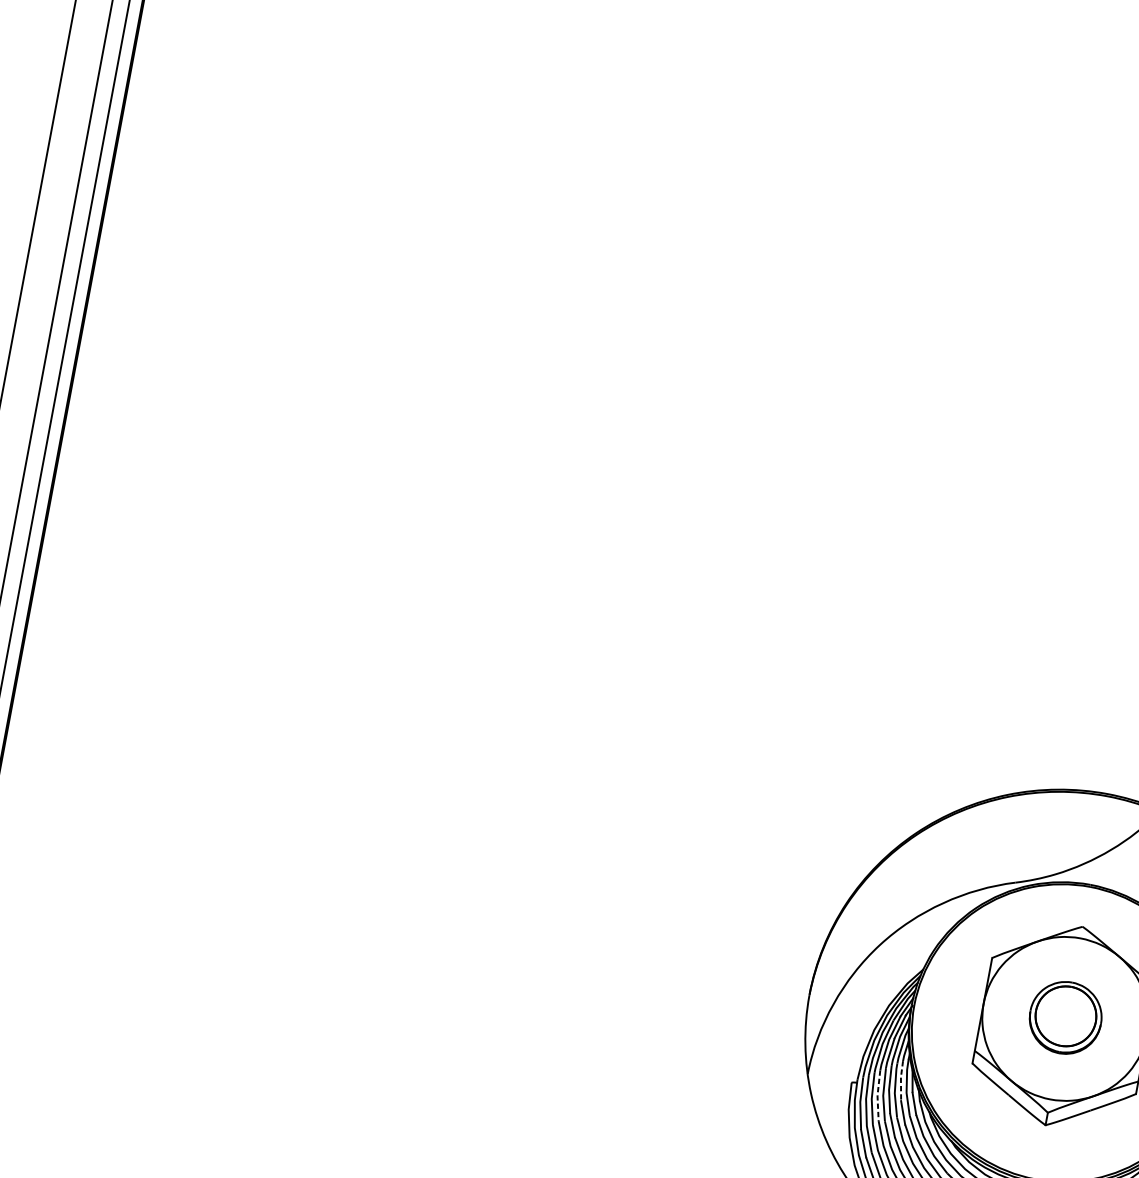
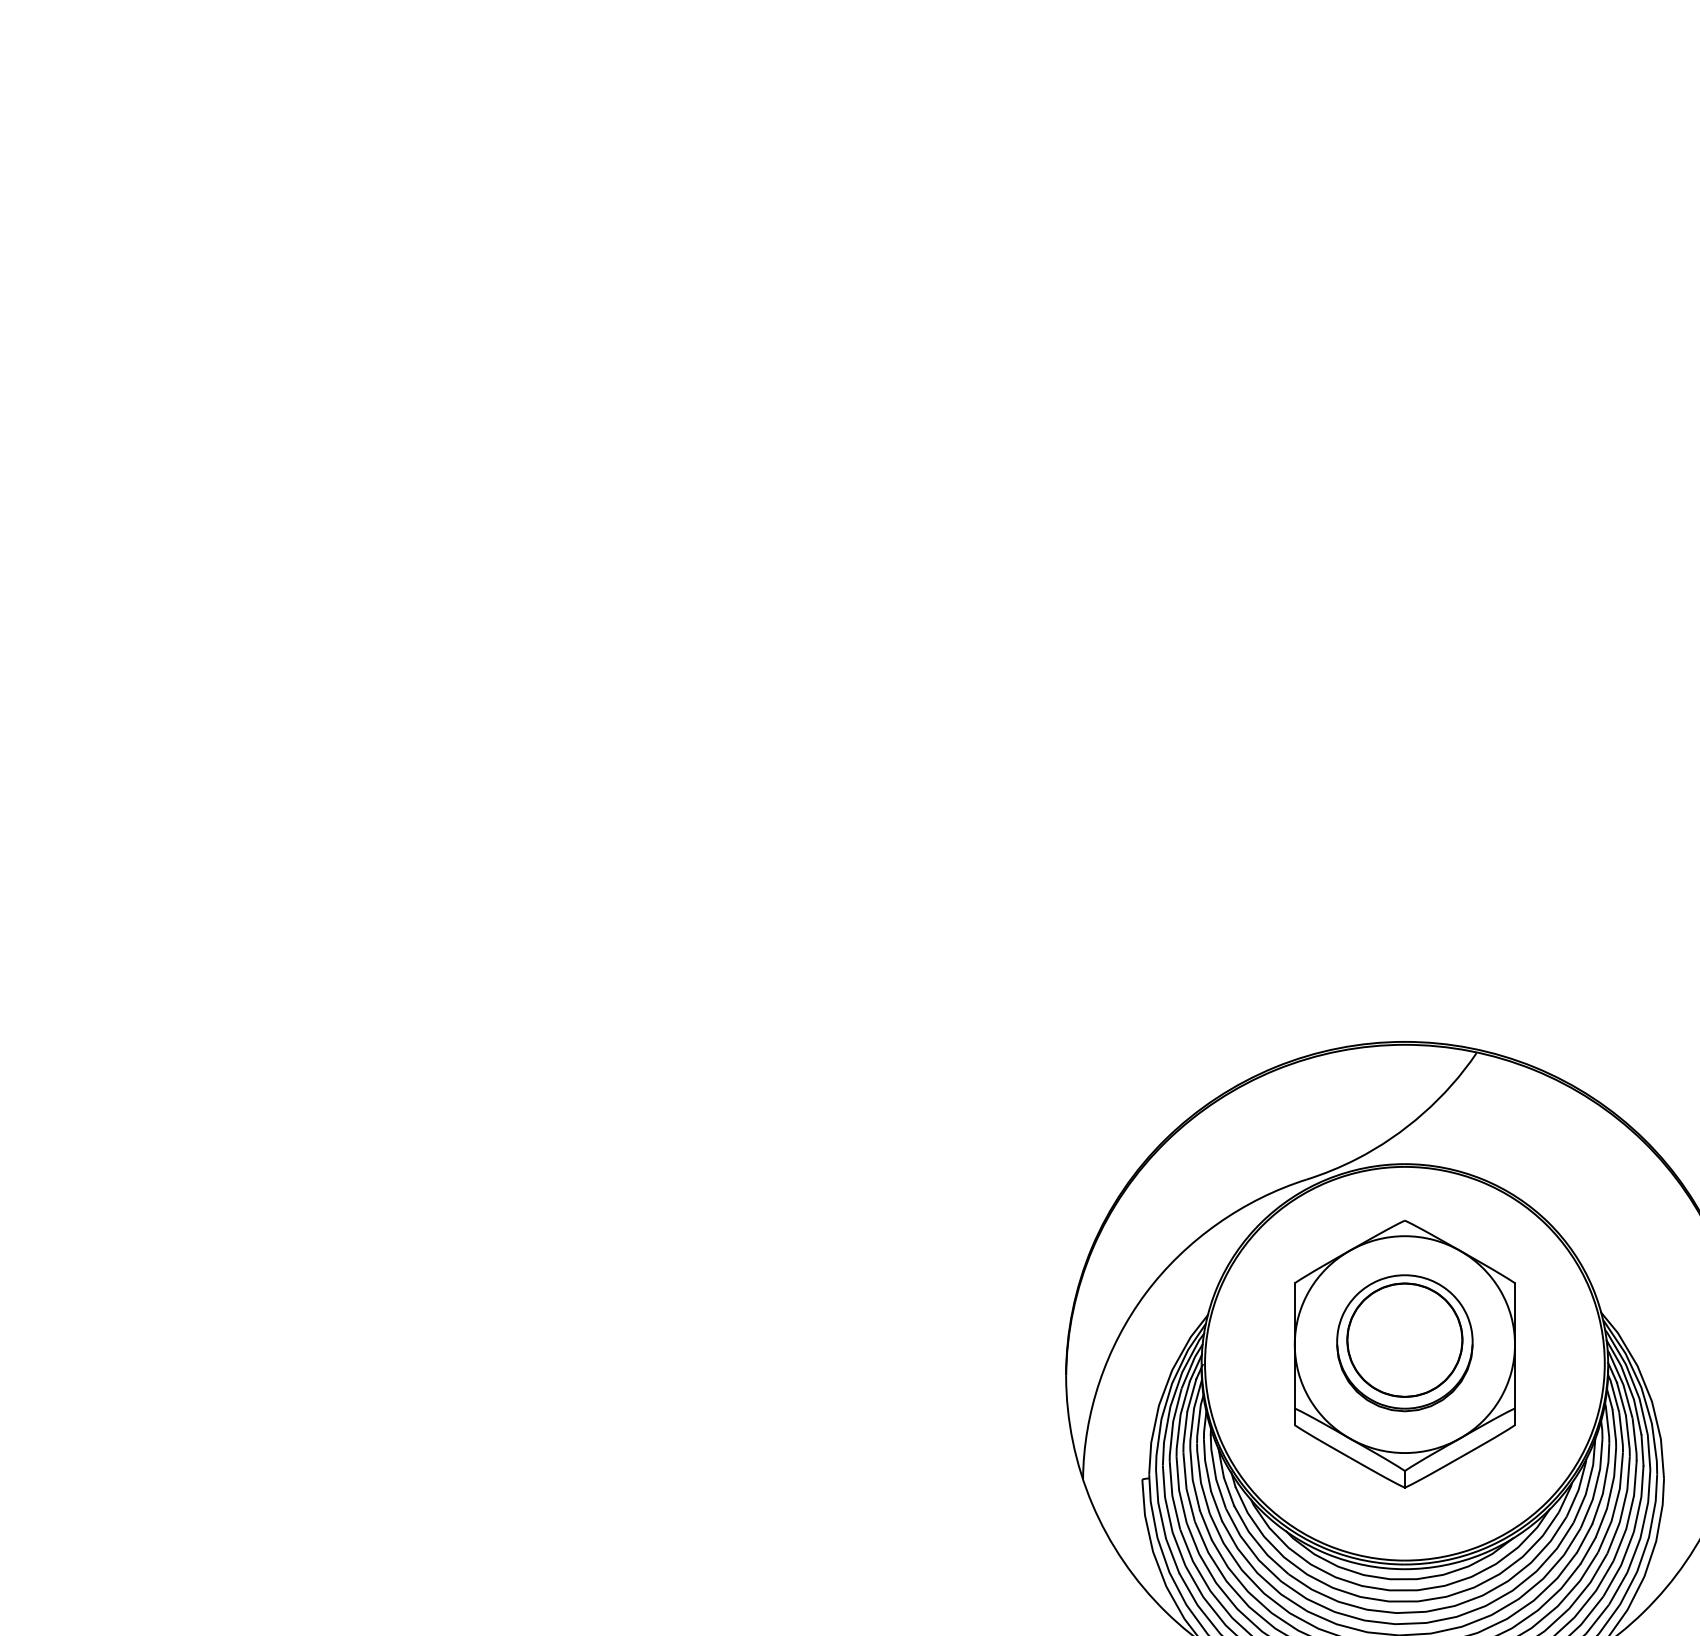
part: (1065, 1018) -> (1404, 1343), size x1.43
line: (901, 1081) -> (1206, 1465), dashed -> solid
line: (877, 1095) -> (1179, 1490), dashed -> solid

